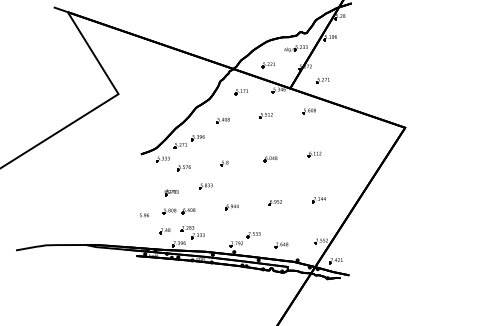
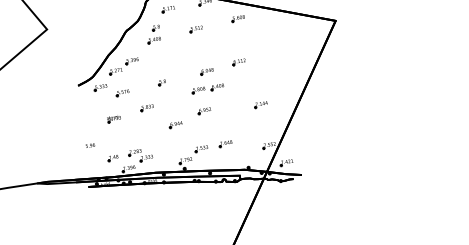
part: (226, 108) -> (156, 27), added
part: (314, 154) -> (238, 62), moved
part: (274, 202) -> (203, 110), moved
part: (178, 211) -> (207, 89), moved
part: (281, 245) -> (225, 143), moved

